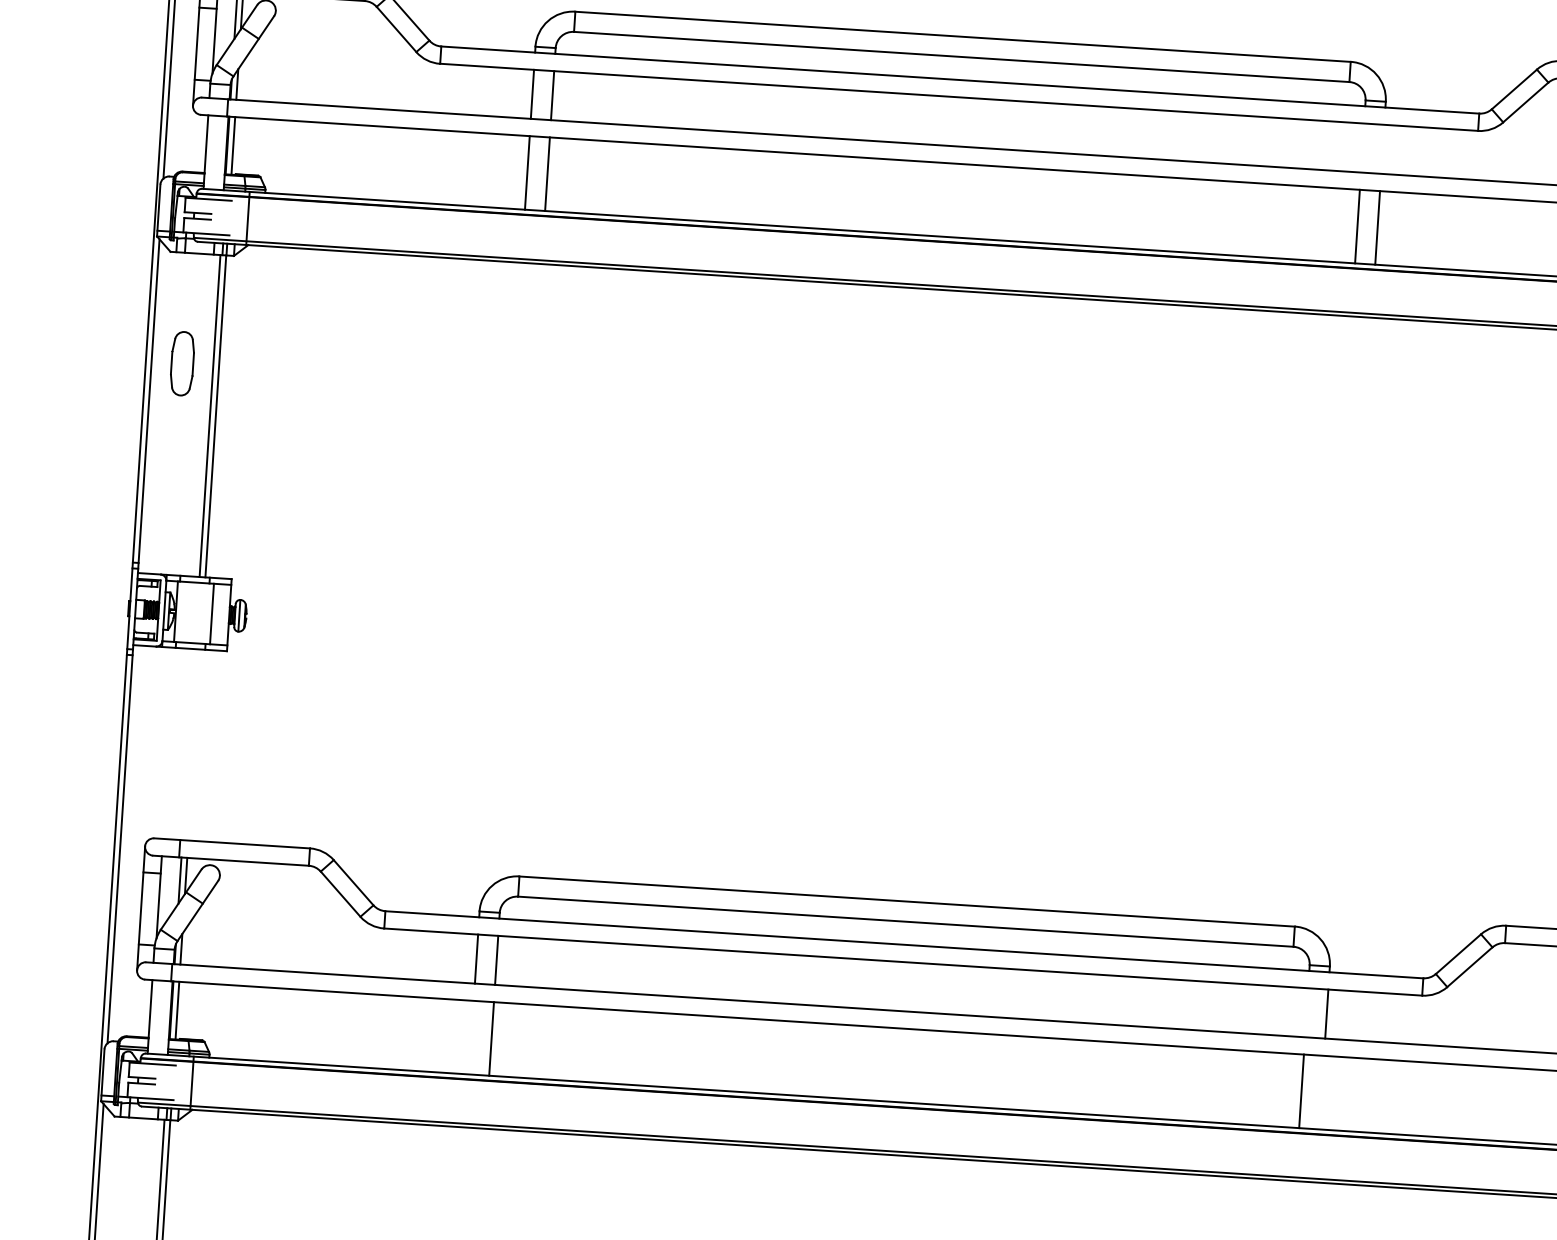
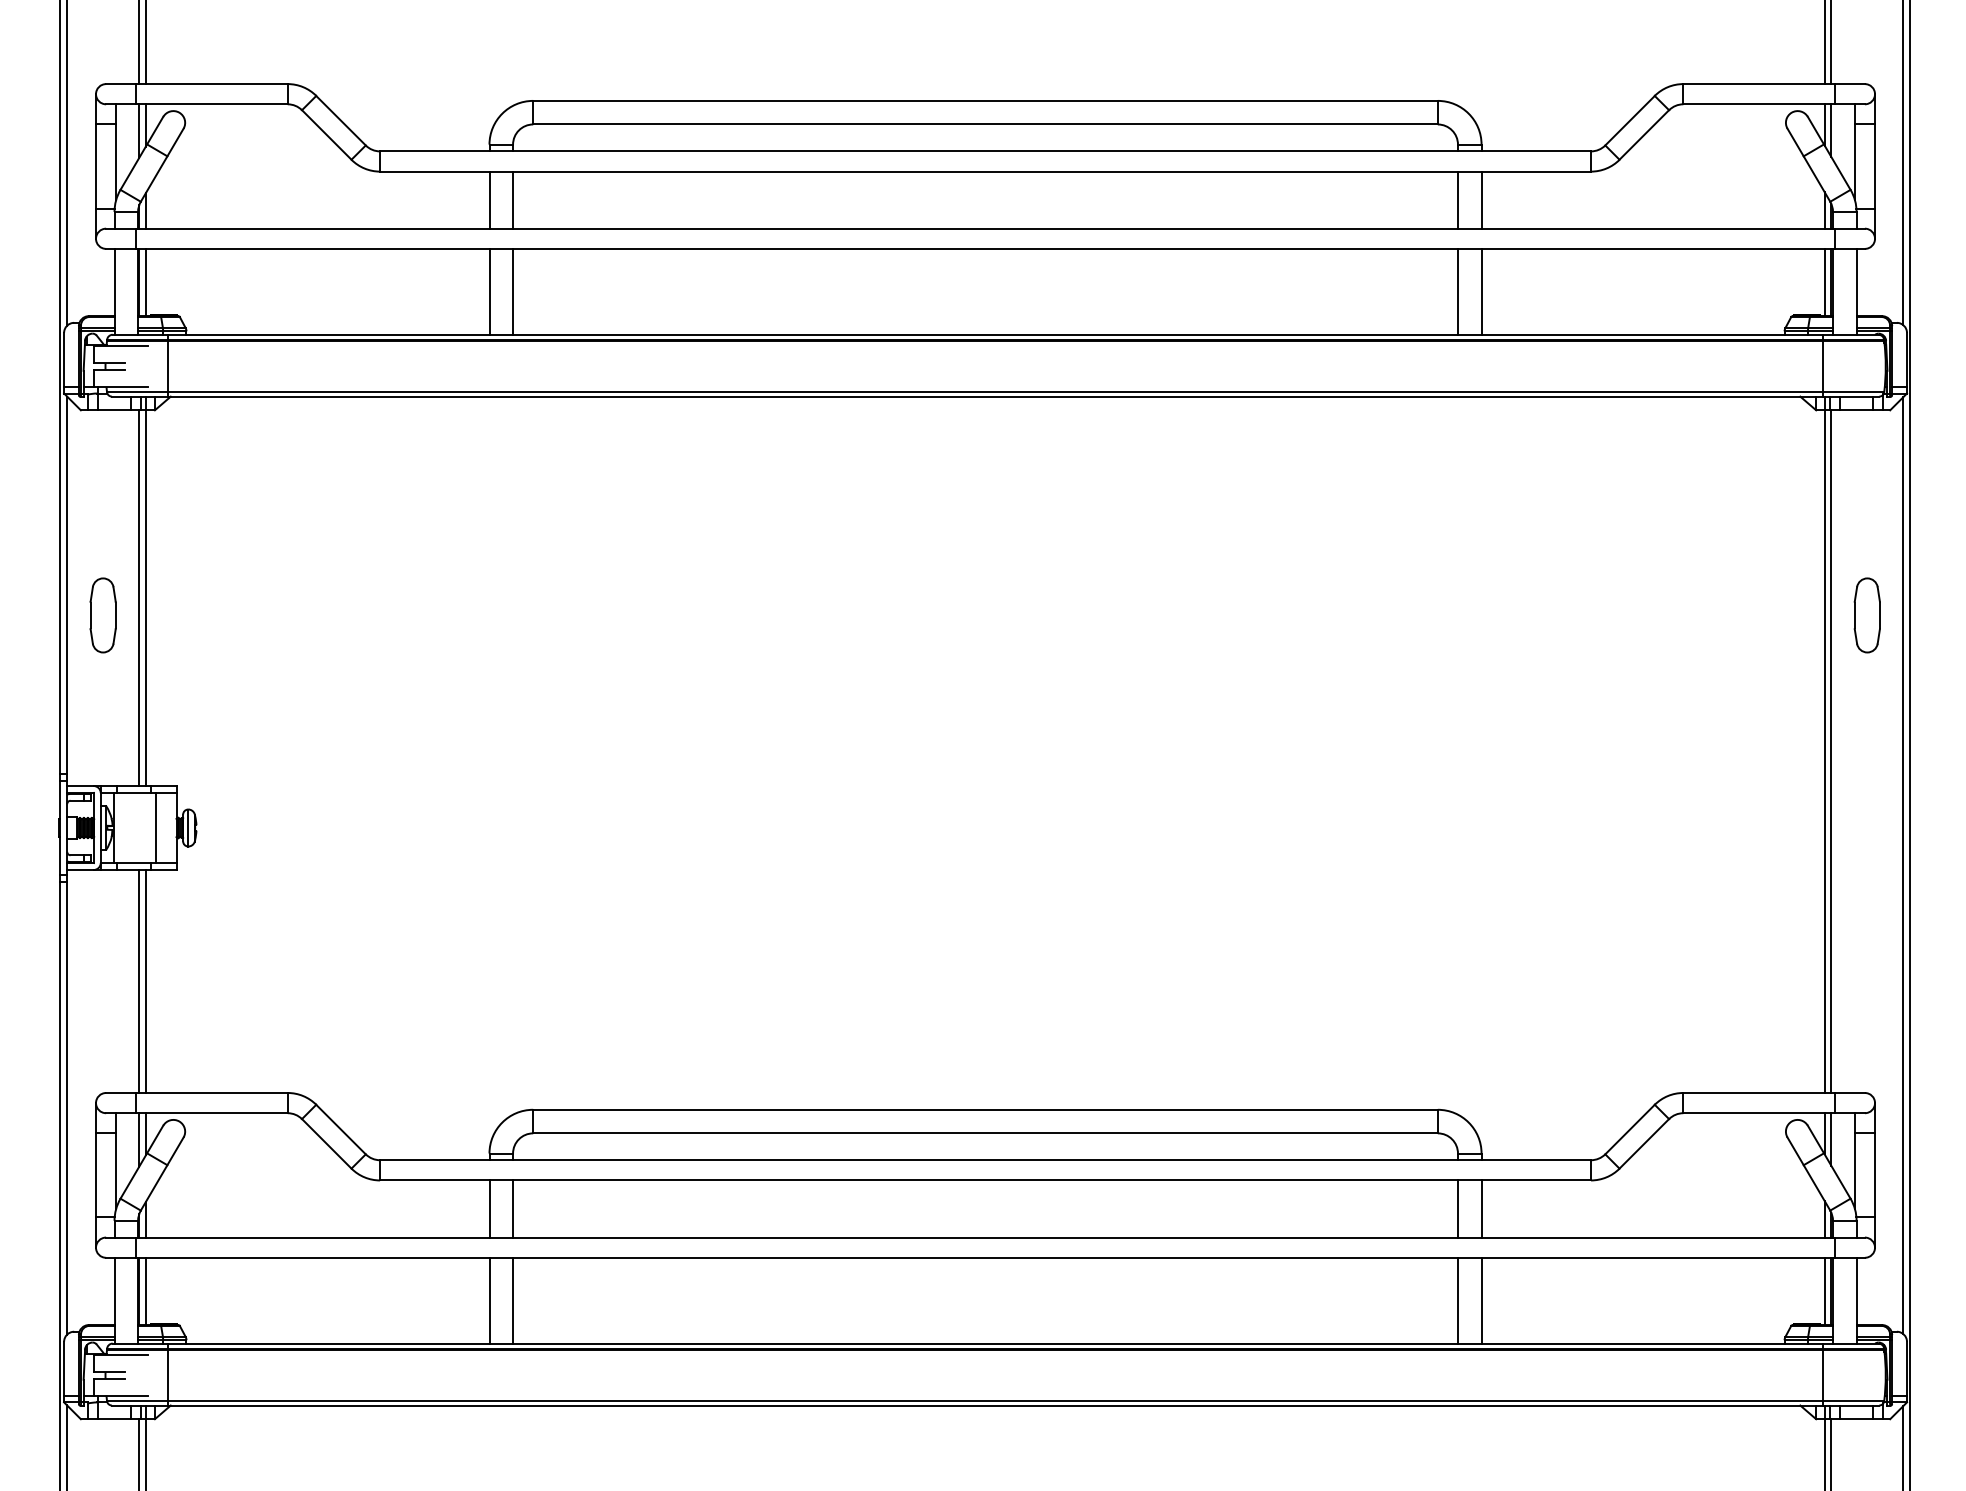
line: (1362, 147) -> (1458, 199), added
line: (1382, 148) -> (1481, 199), added
part: (181, 363) -> (102, 615), moved
line: (189, 744) -> (139, 981), added
line: (194, 744) -> (145, 981), added
line: (1307, 1012) -> (1458, 1208), added
line: (471, 1037) -> (489, 1300), added
line: (1321, 1092) -> (1481, 1300), added

